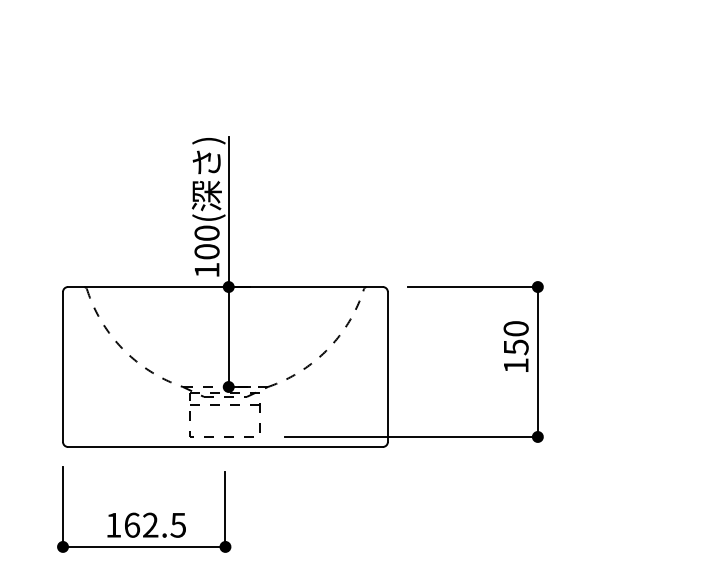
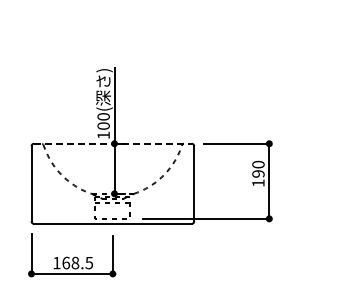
line: (224, 286) -> (112, 143), solid -> dashed
text: (516, 346) -> (258, 173), 150 -> 190
text: (150, 524) -> (75, 262), 162.5 -> 168.5

